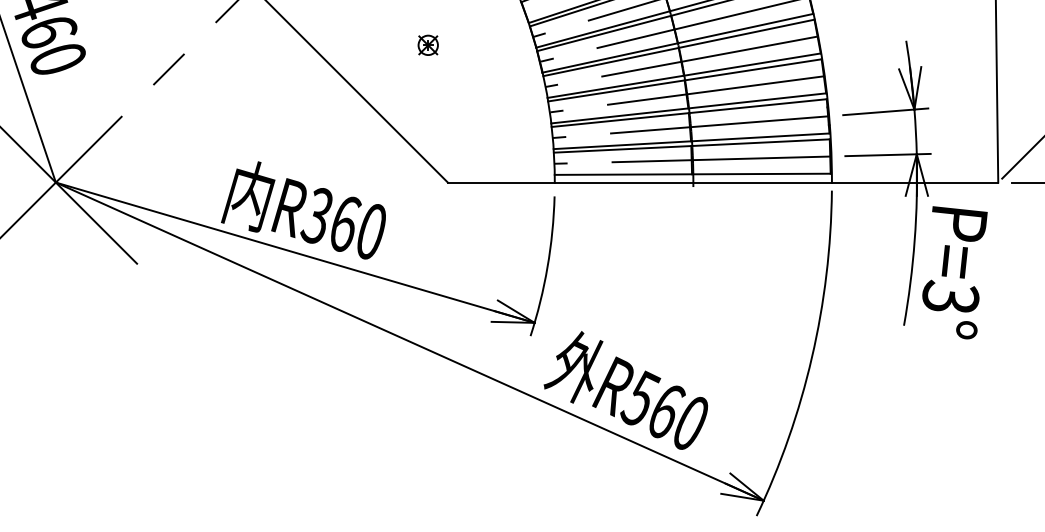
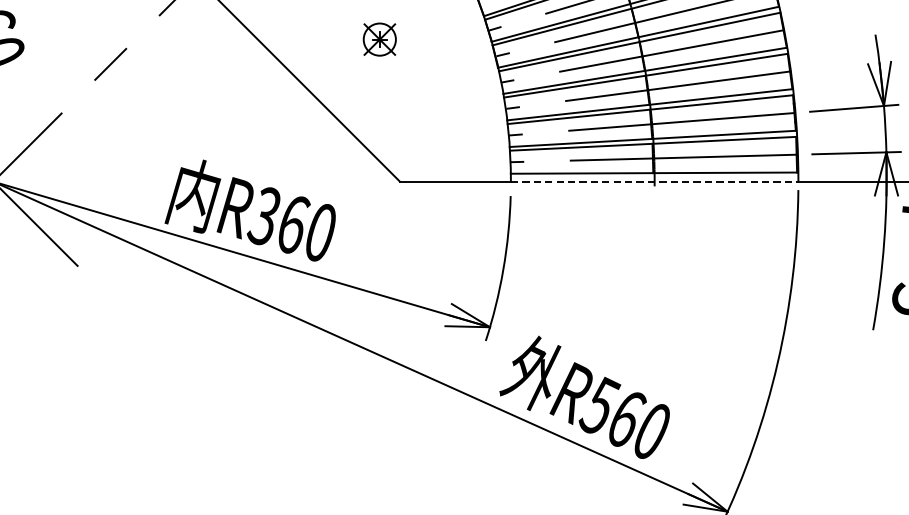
part: (427, 44) -> (378, 38), size x1.6
line: (693, 182) -> (654, 181), solid -> dashed

